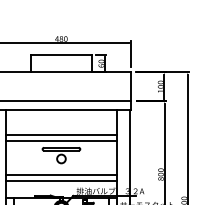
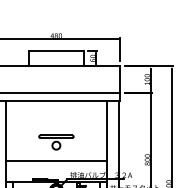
line: (61, 134) -> (56, 123), removed
line: (61, 140) -> (56, 128), removed
line: (61, 180) -> (56, 165), removed

